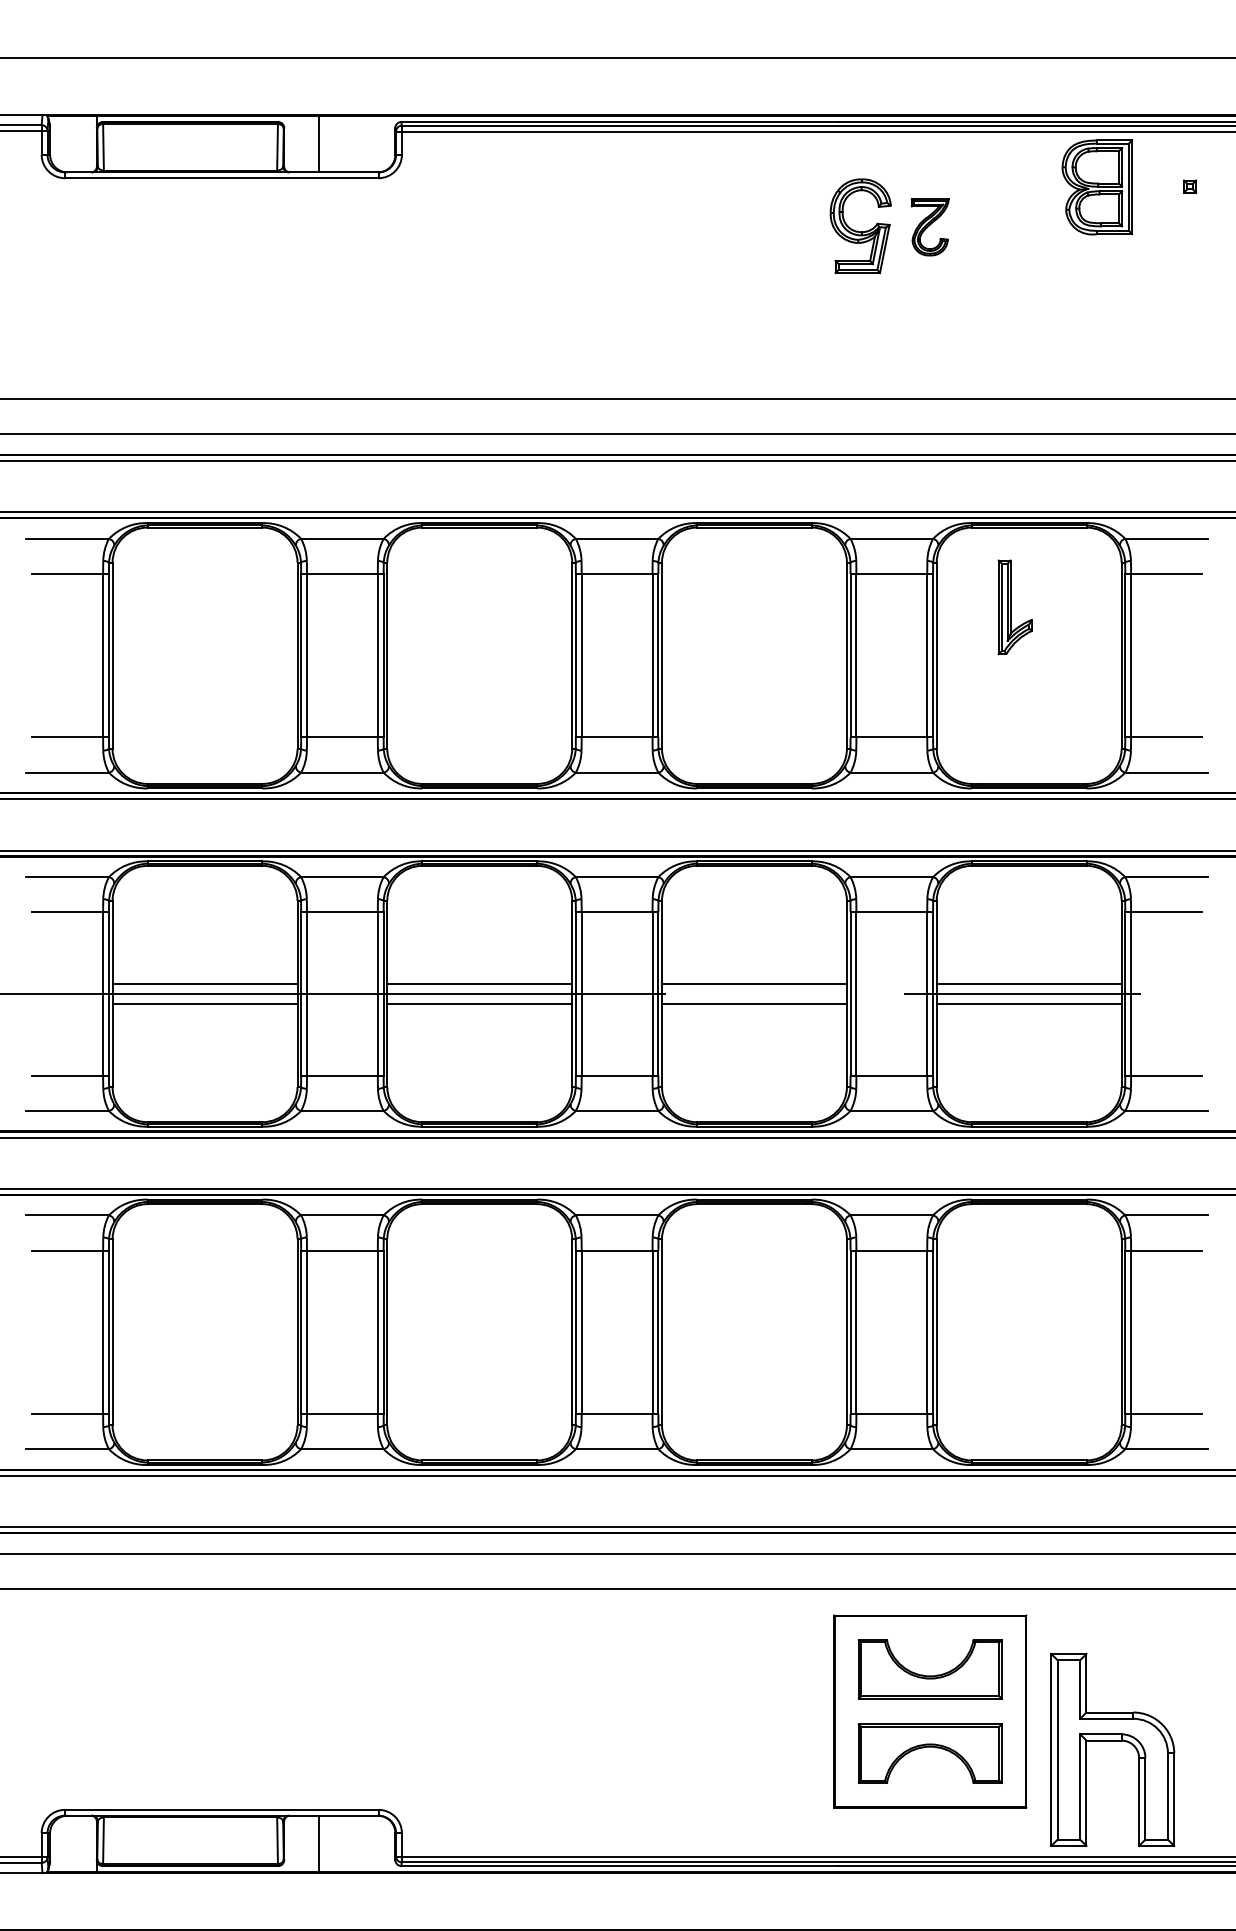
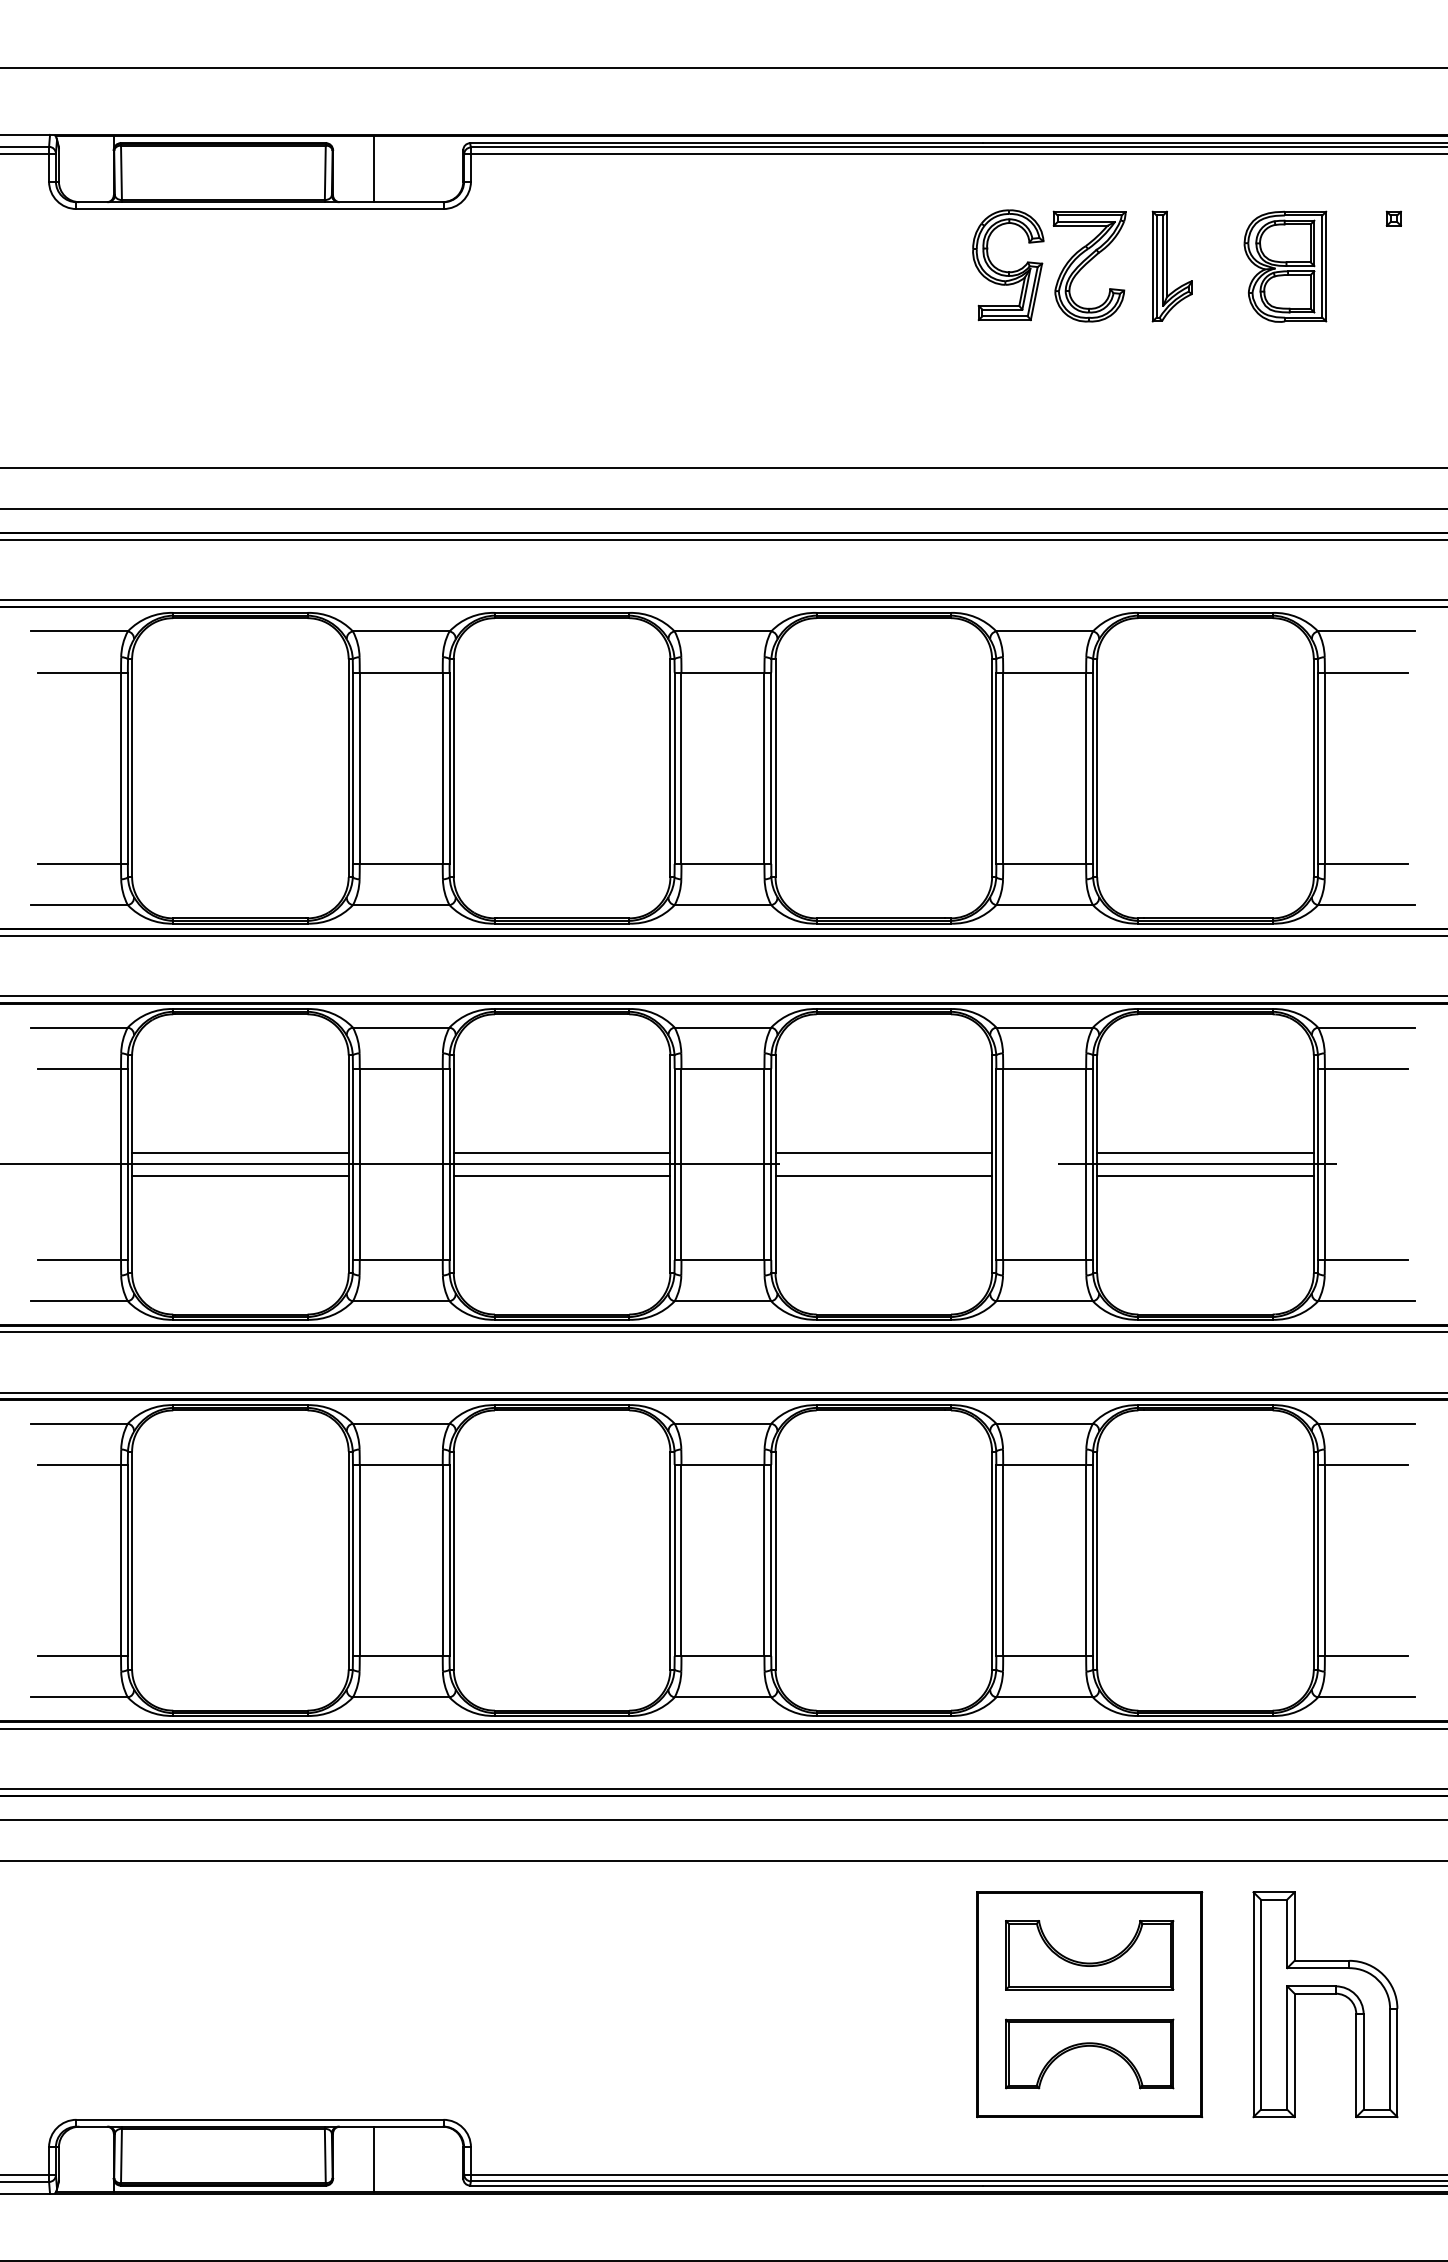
part: (1097, 187) -> (1285, 266), moved
part: (930, 227) -> (1089, 266), size x1.67
part: (1014, 607) -> (1171, 266), moved
part: (1112, 1741) -> (1325, 1994), moved

